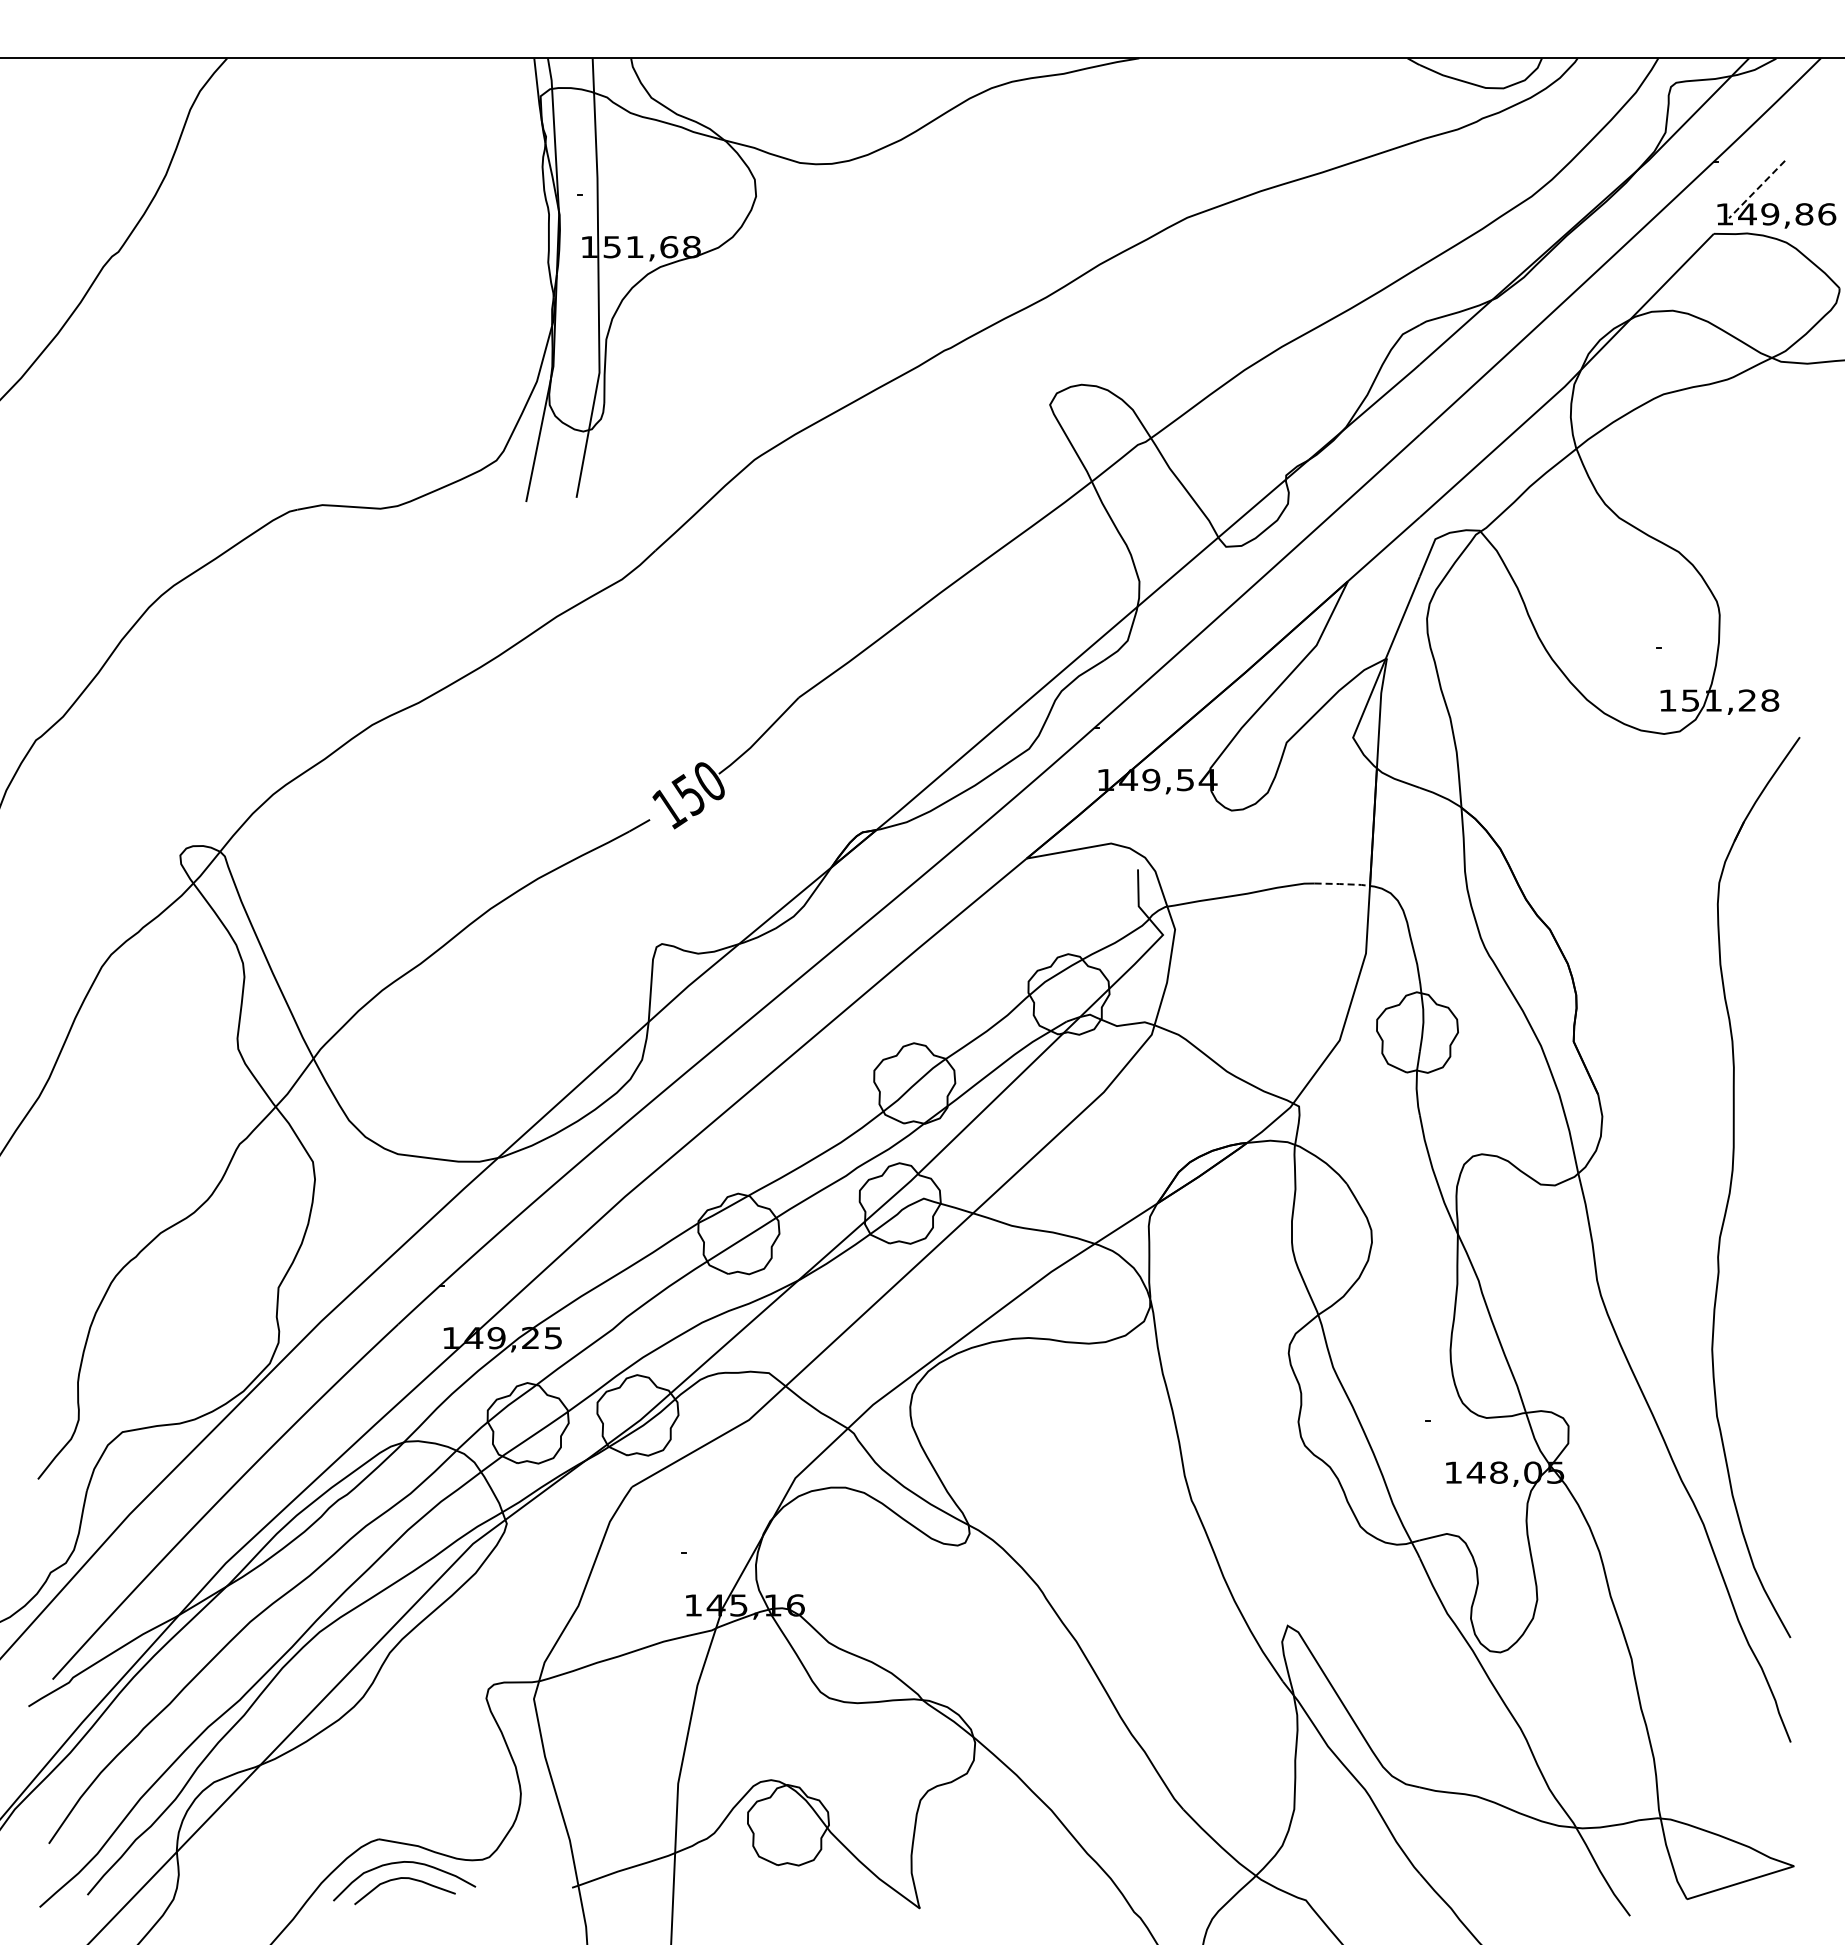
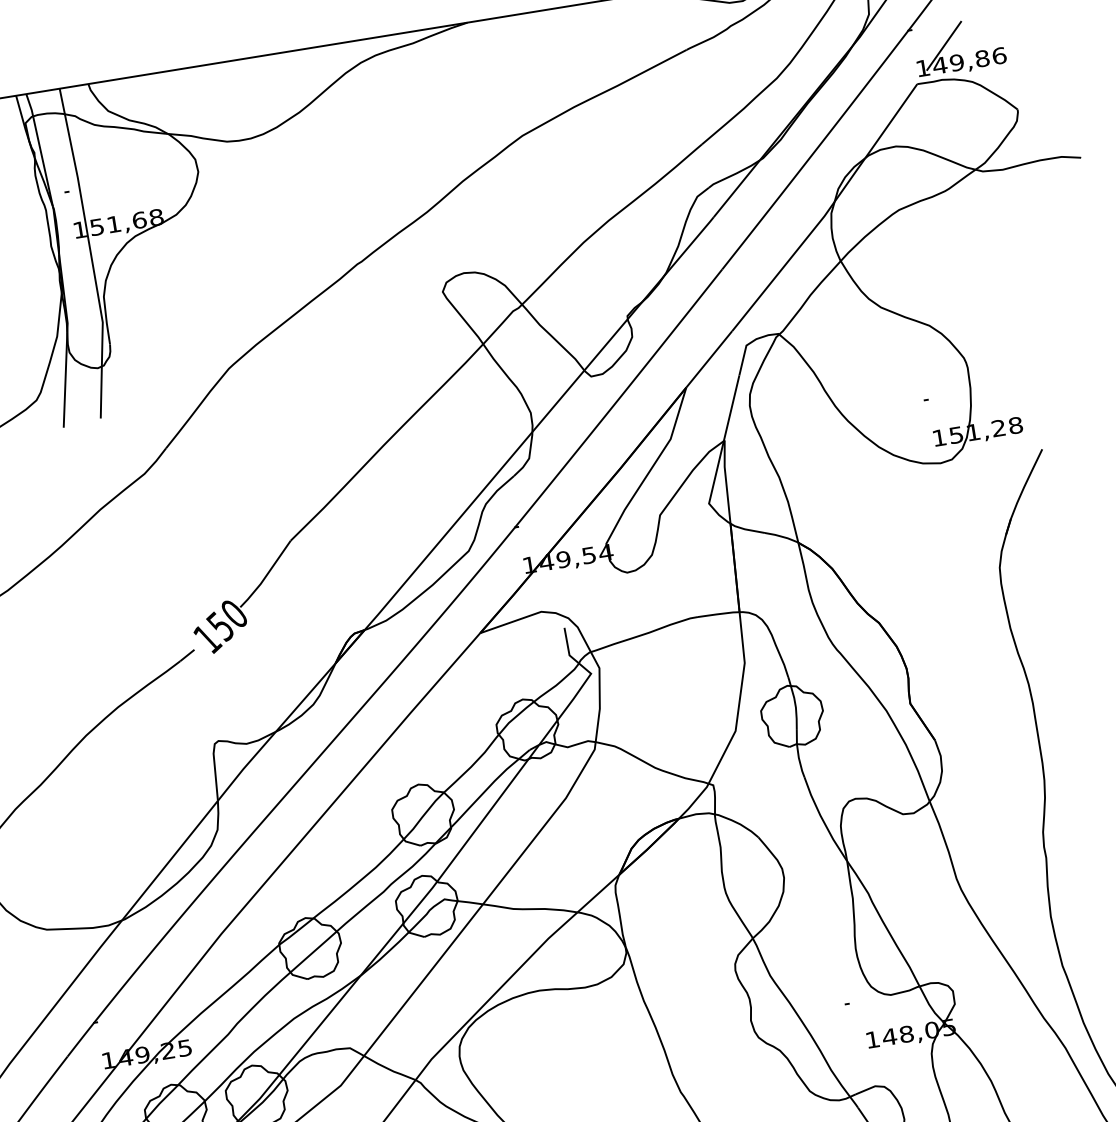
line: (1756, 189) -> (943, 45), dashed -> solid
line: (1343, 884) -> (719, 614), dashed -> solid

